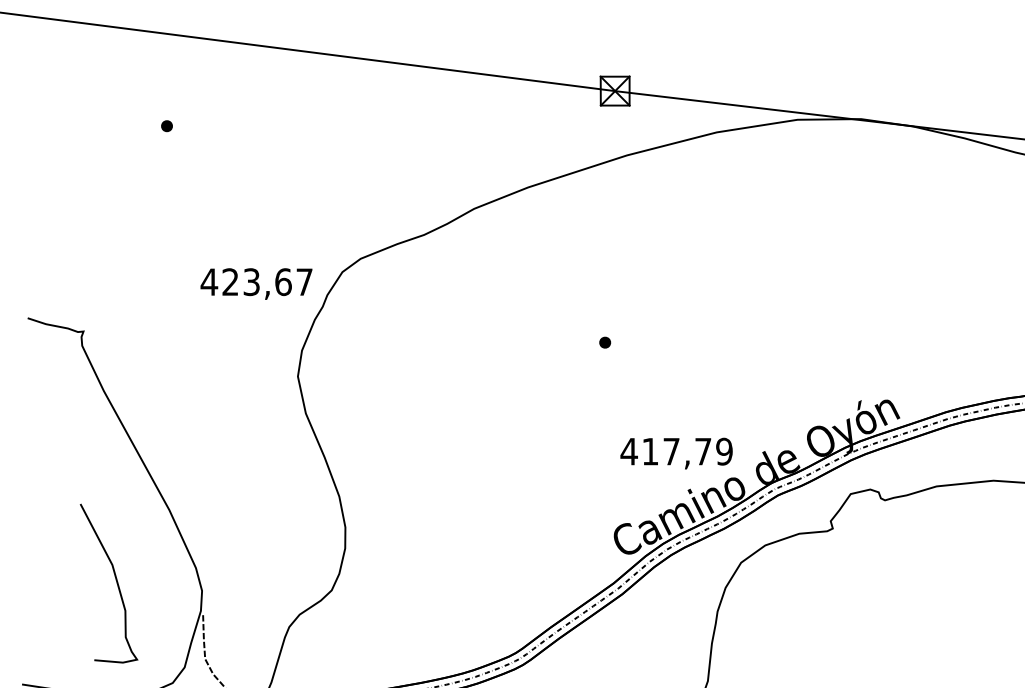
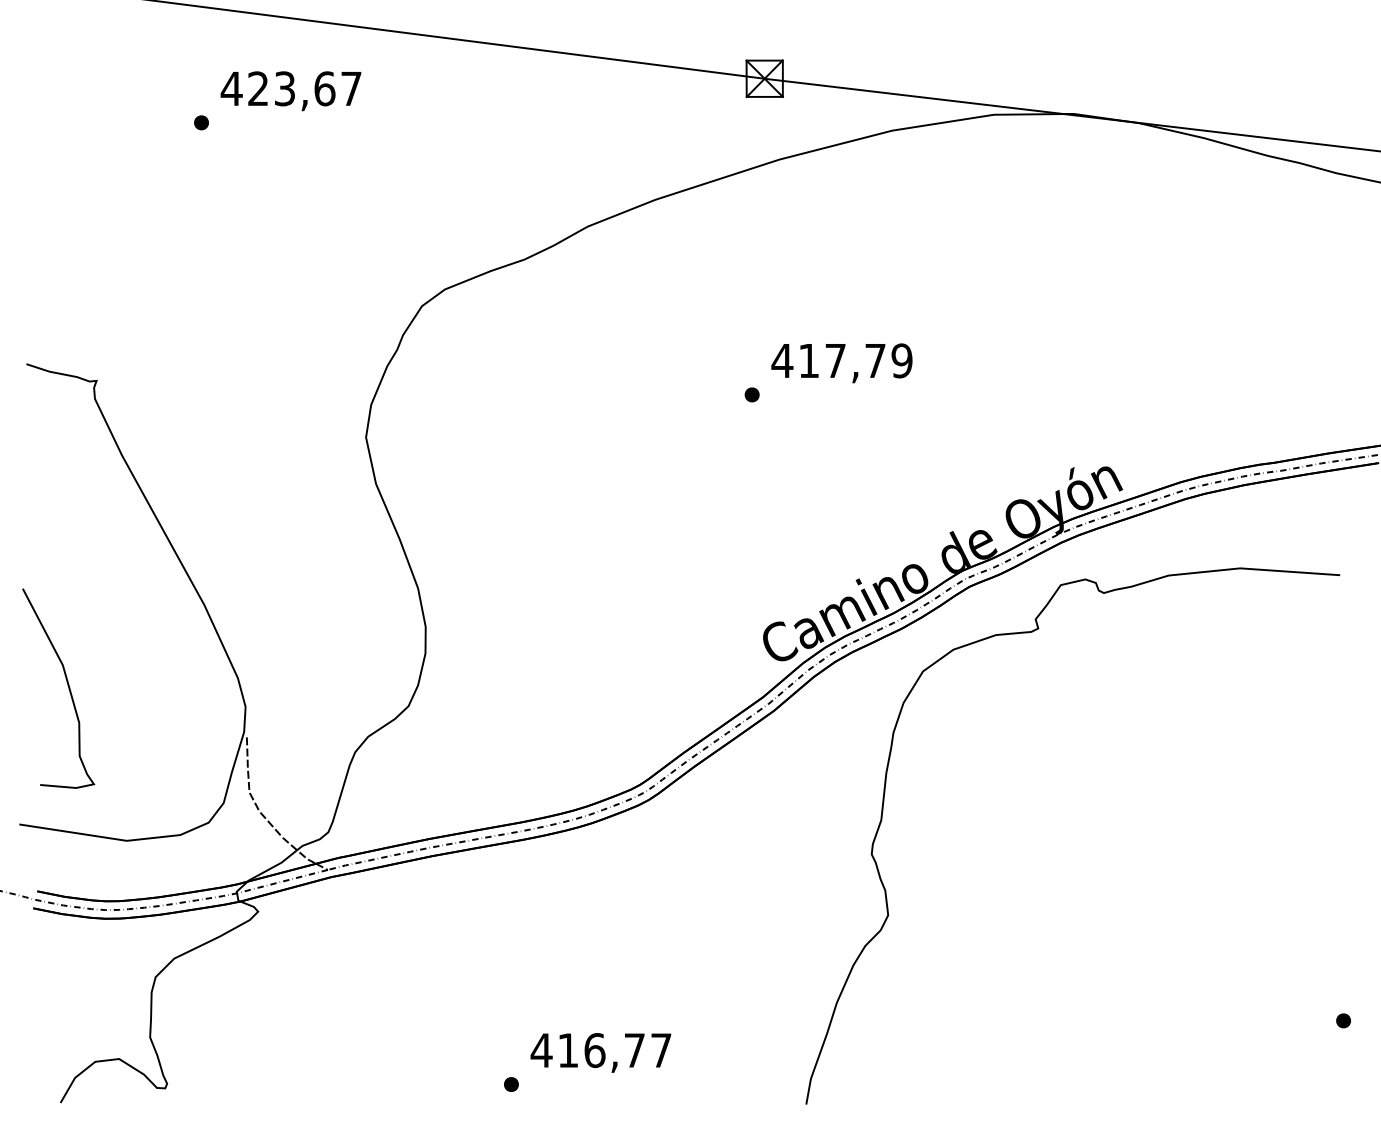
text: (256, 284) -> (290, 91), moved
text: (676, 453) -> (841, 363), moved
curve: (116, 581) -> (67, 685), moved

